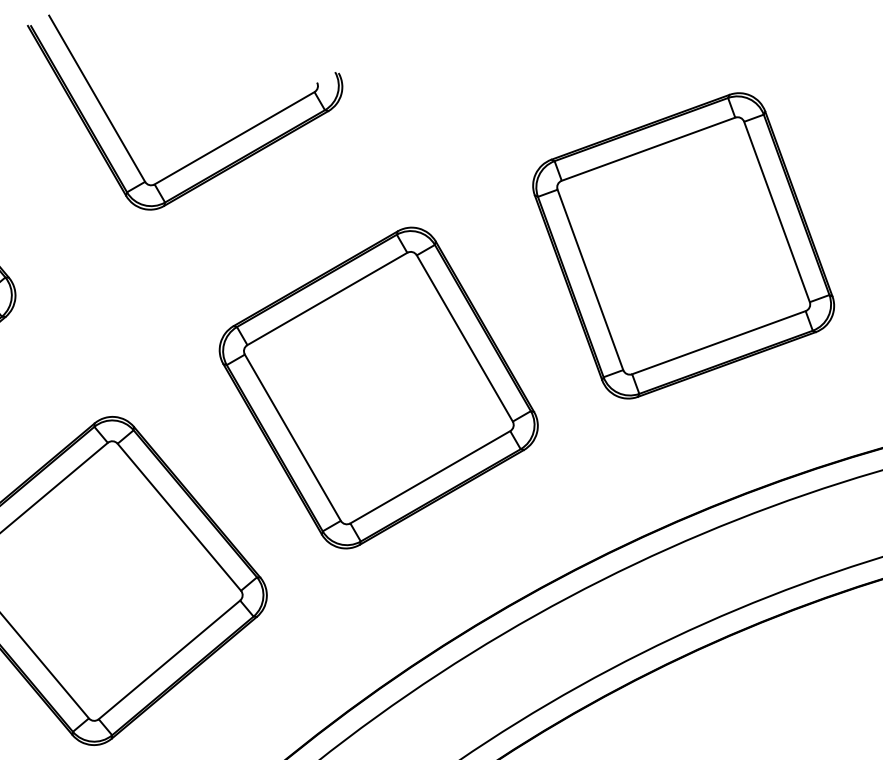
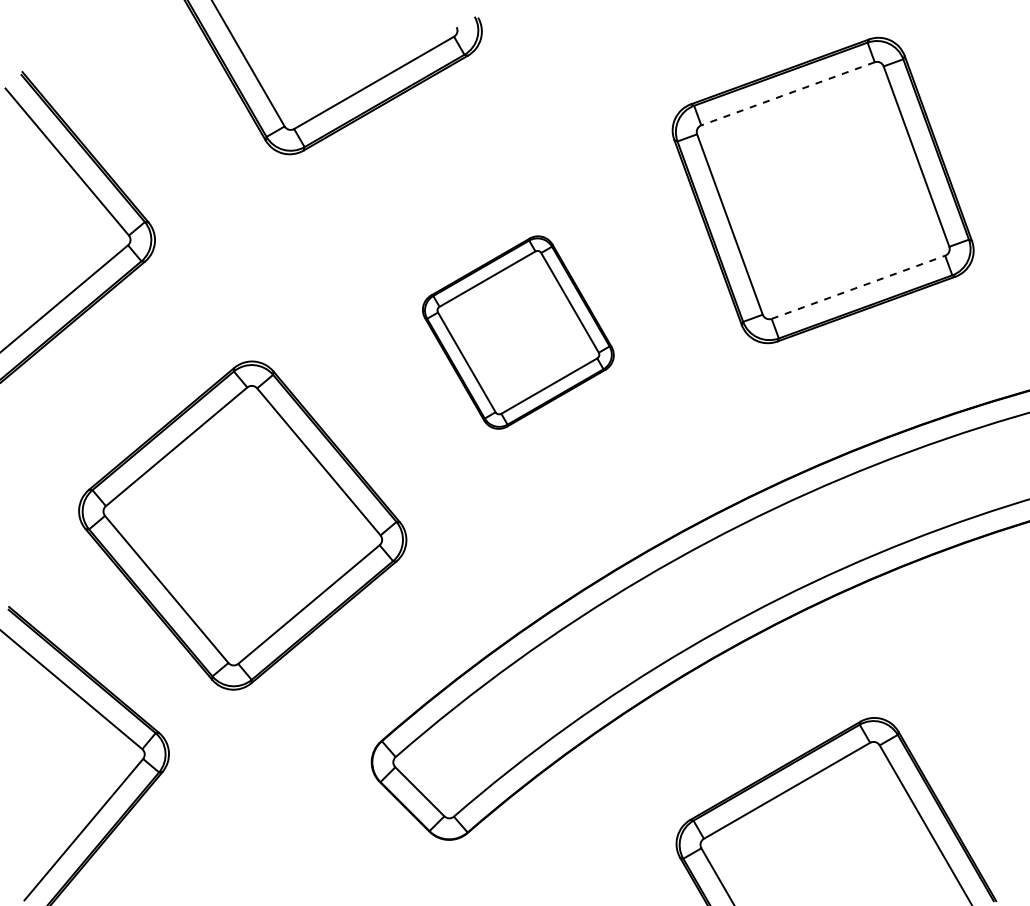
line: (647, 149) -> (787, 94), solid -> dashed
line: (718, 342) -> (858, 287), solid -> dashed
part: (378, 387) -> (518, 332), size x0.6

